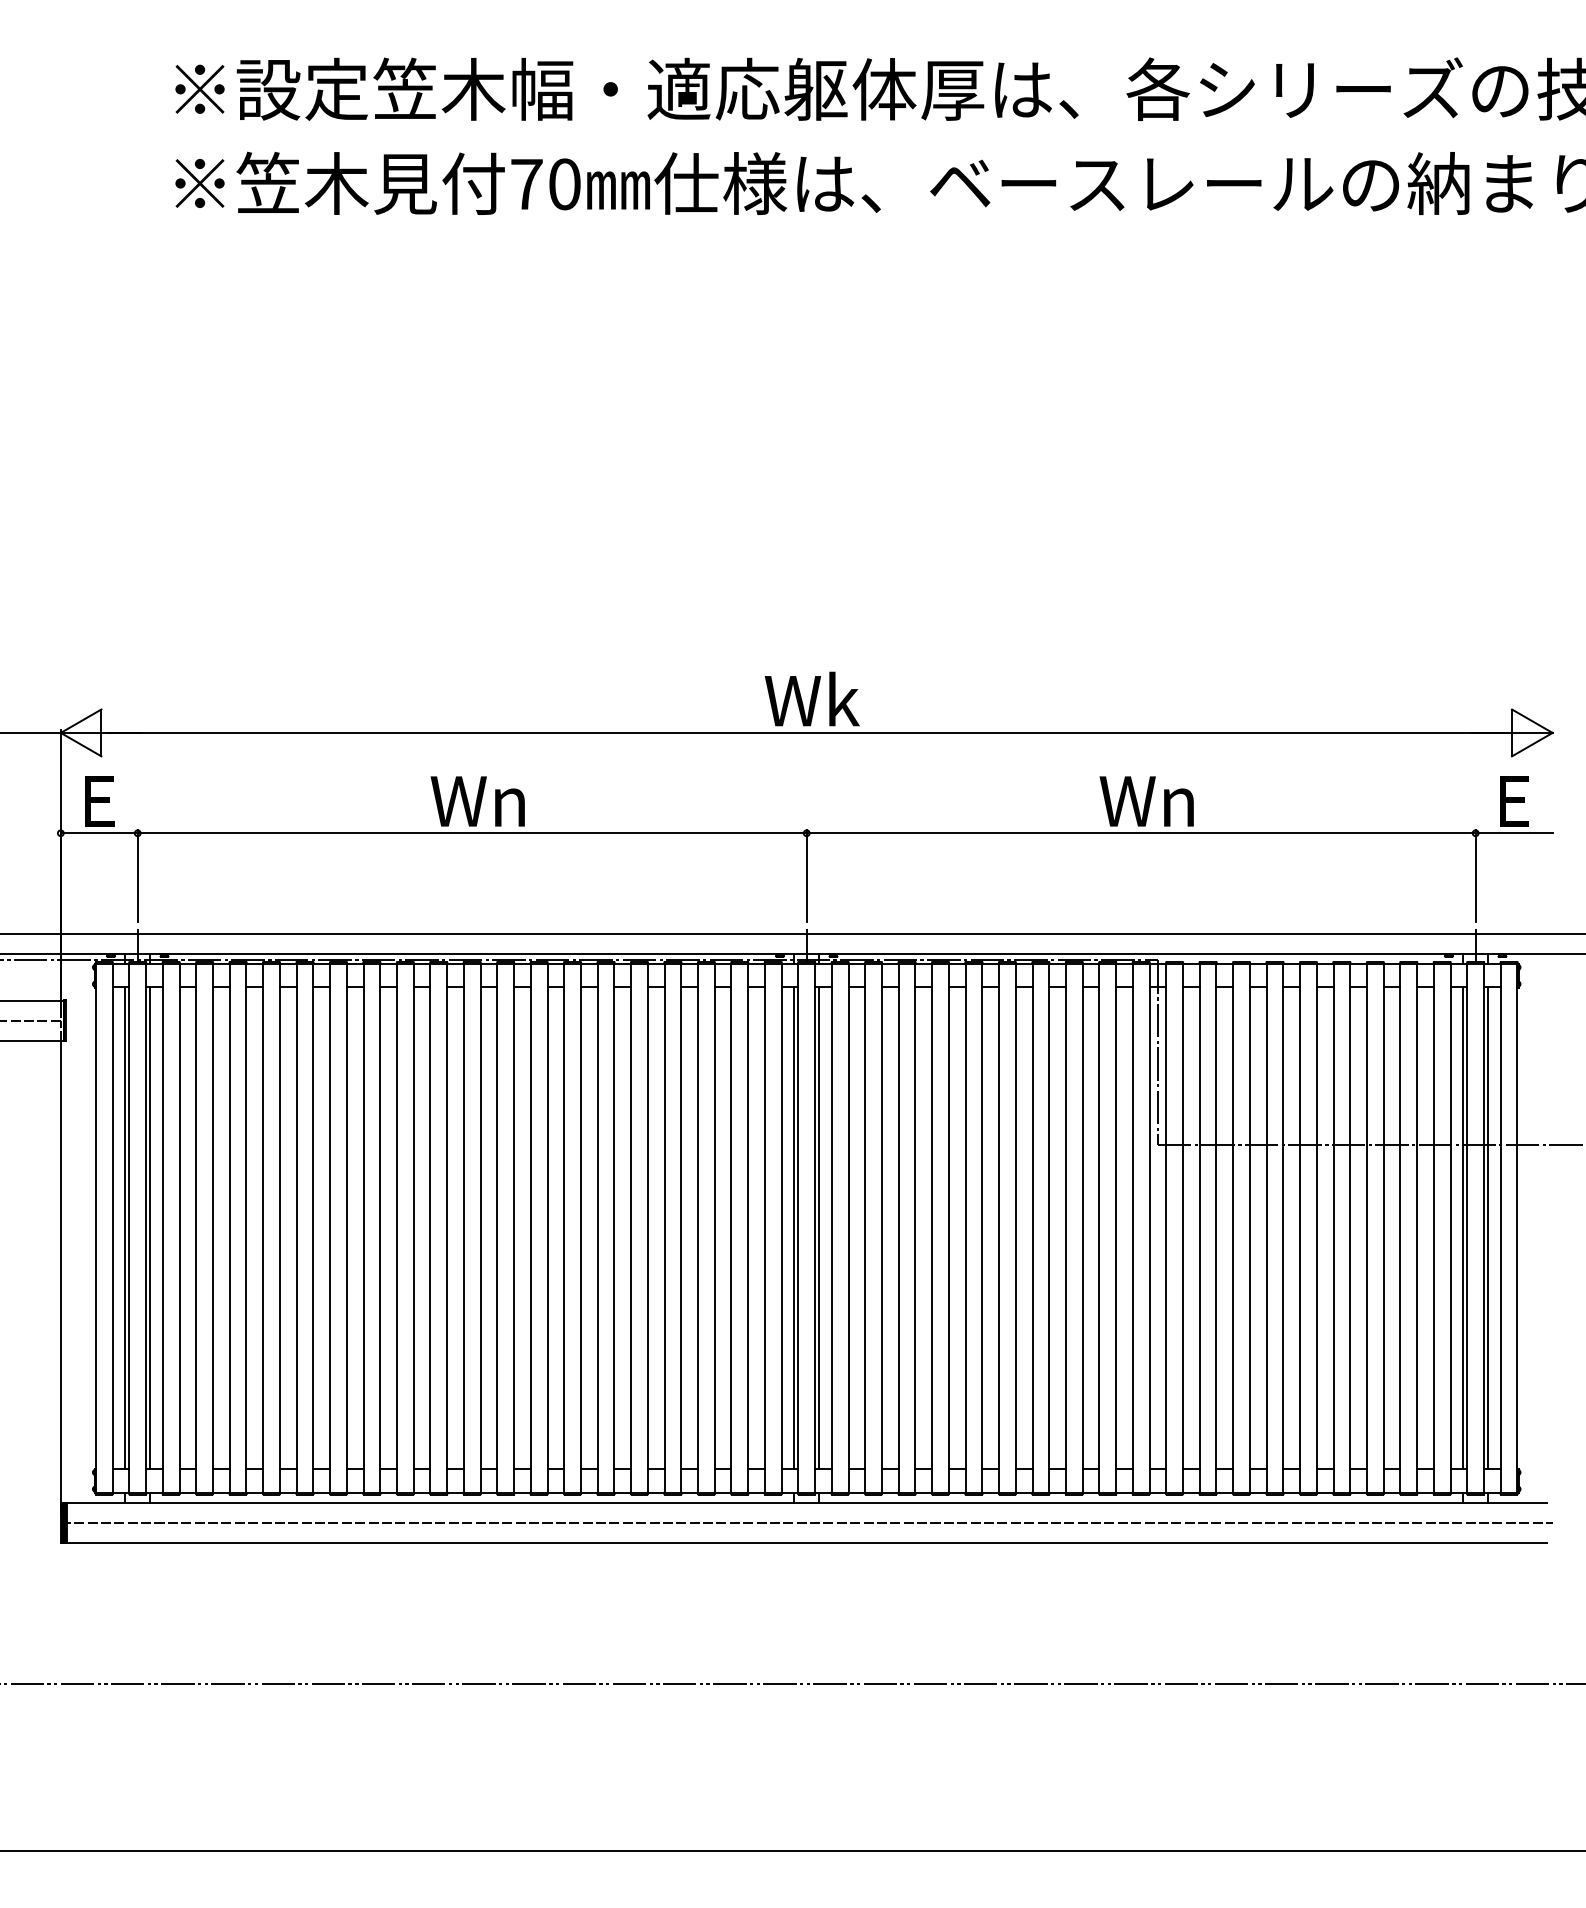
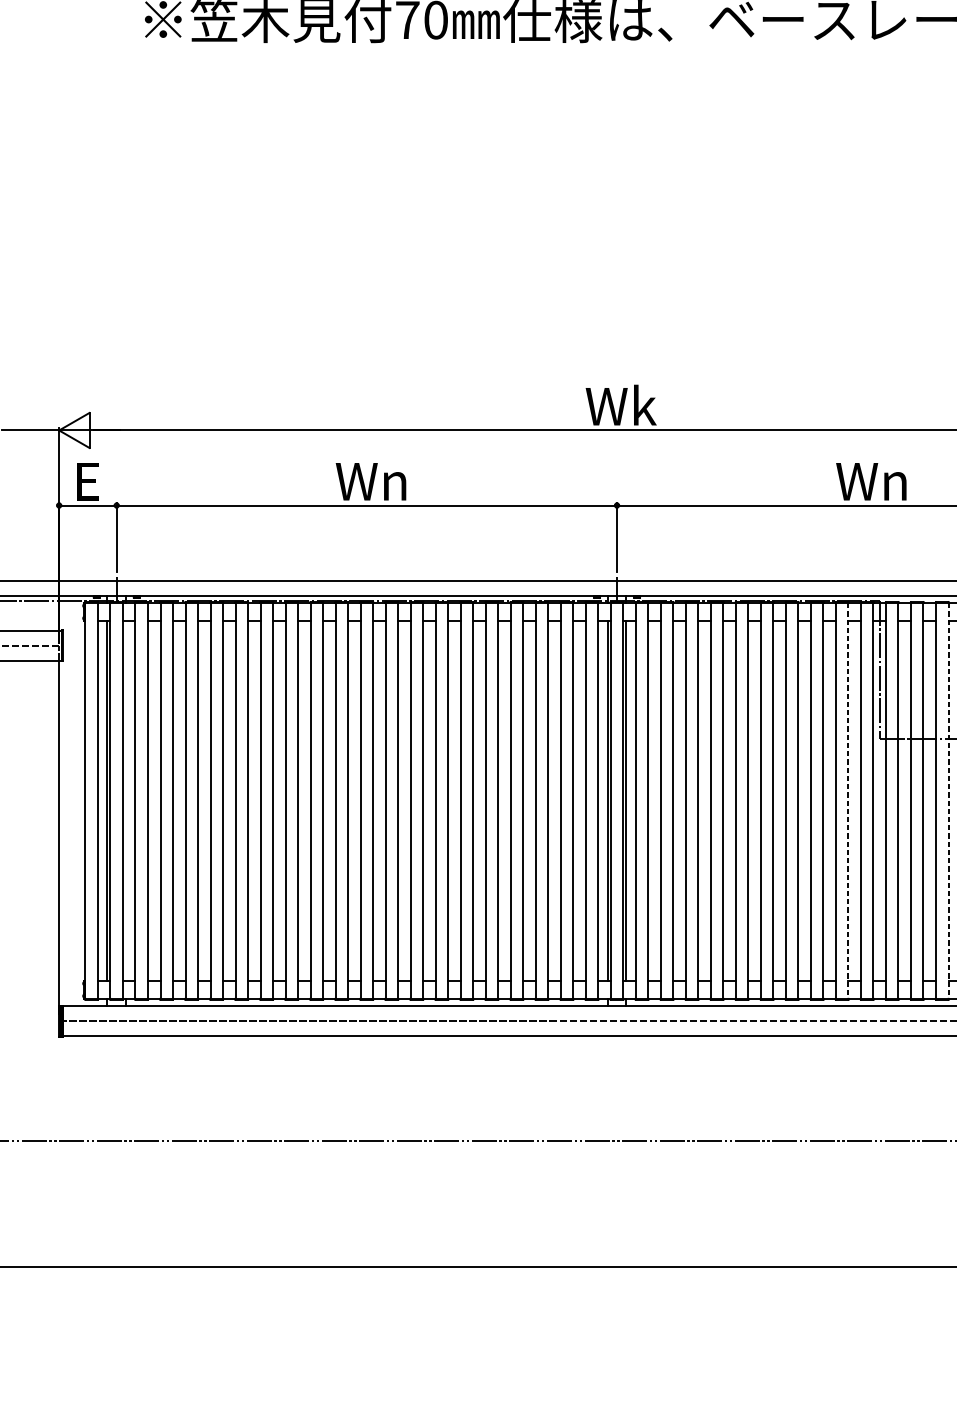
line: (150, 1228) -> (126, 801), removed
line: (1116, 1228) -> (848, 801), solid -> dashed
line: (1249, 1228) -> (948, 801), solid -> dashed

